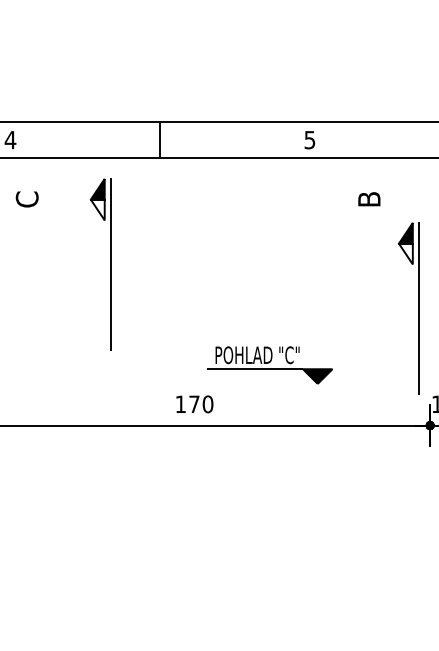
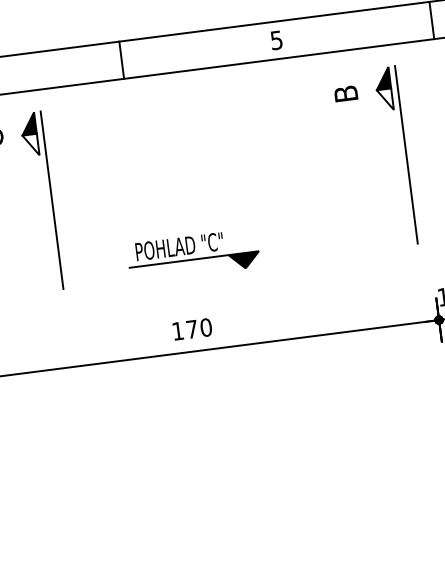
part: (110, 264) -> (51, 200), moved
part: (418, 308) -> (405, 154), moved
part: (269, 365) -> (193, 255), moved

